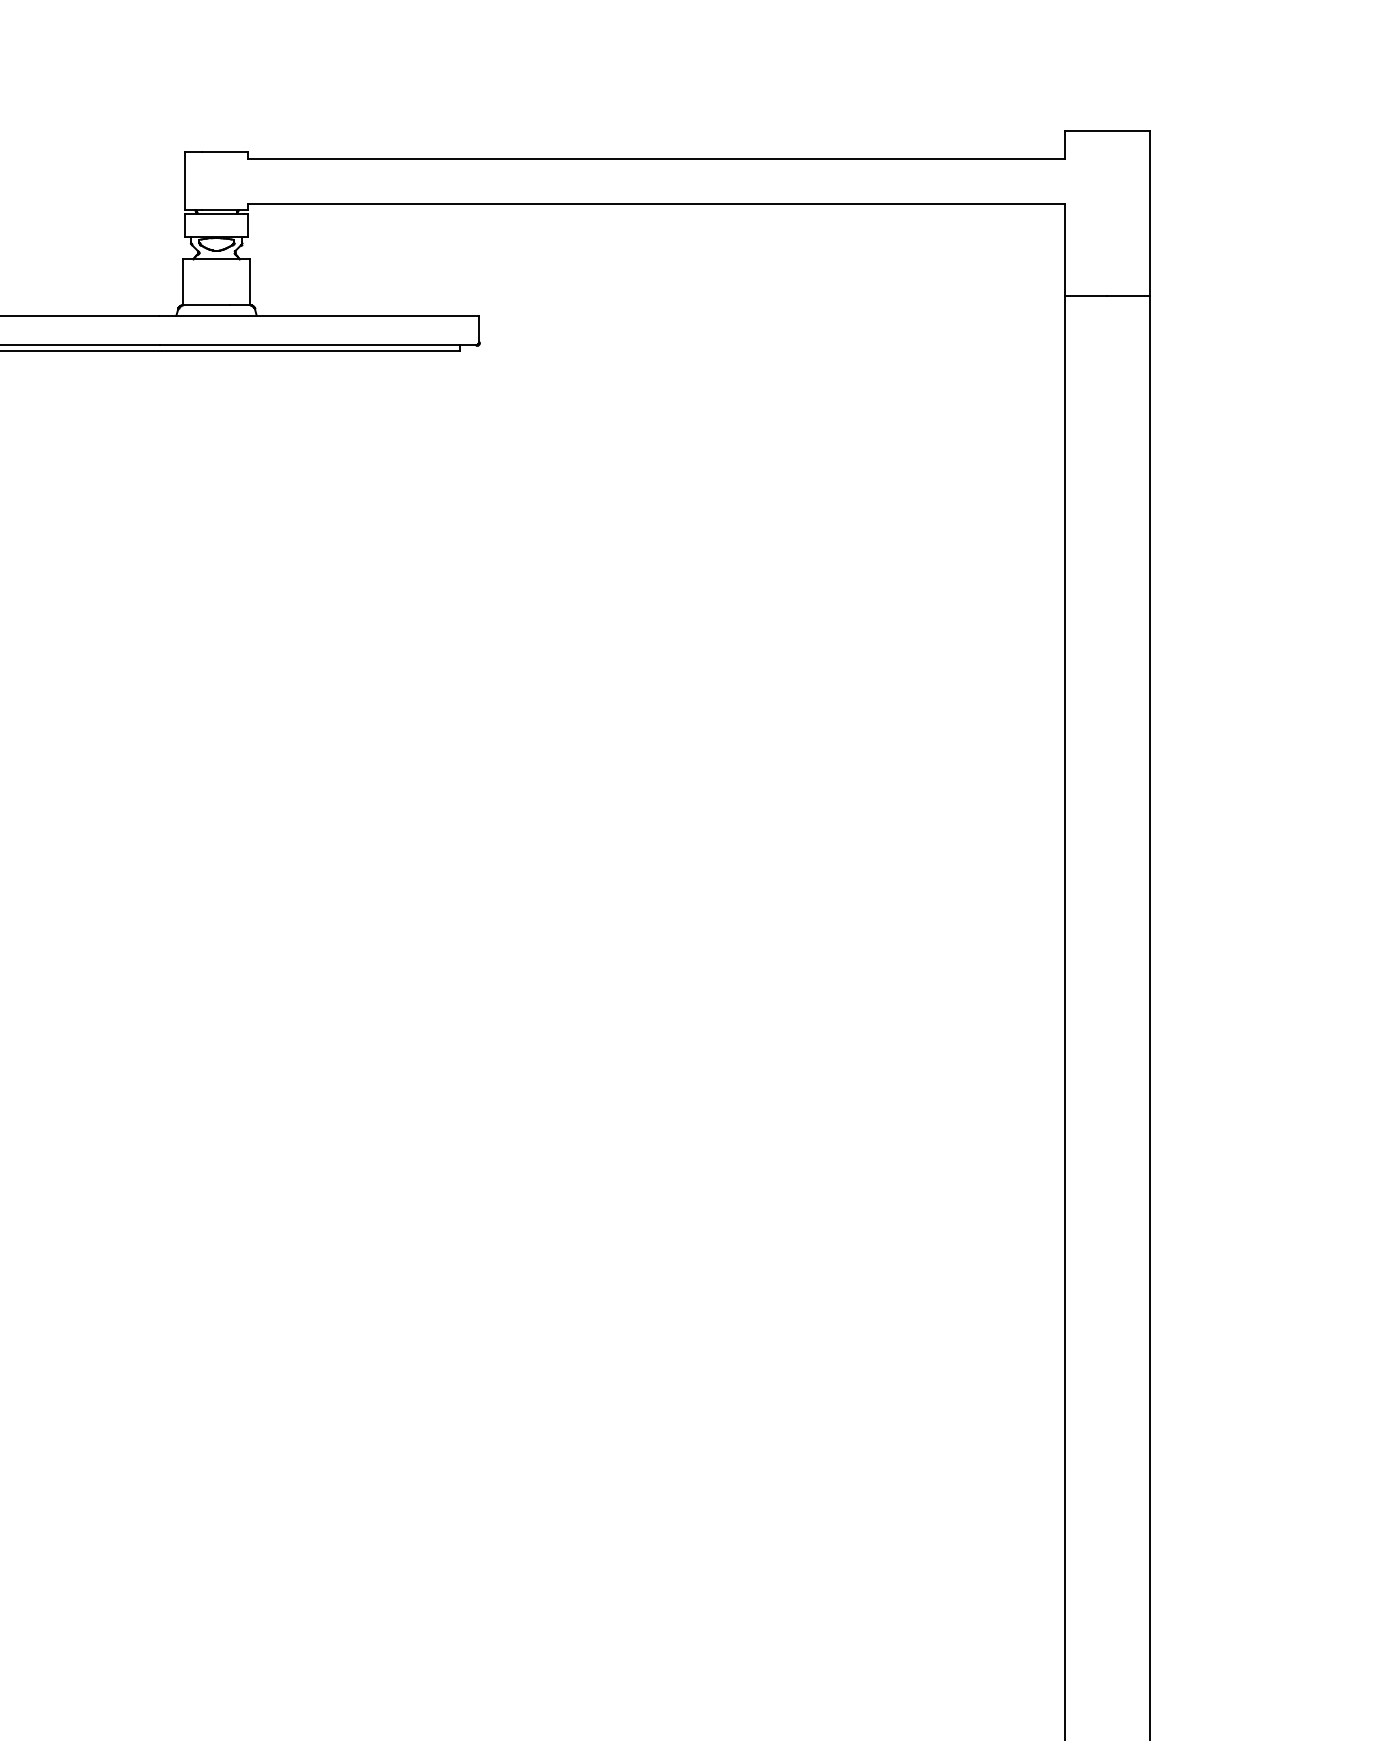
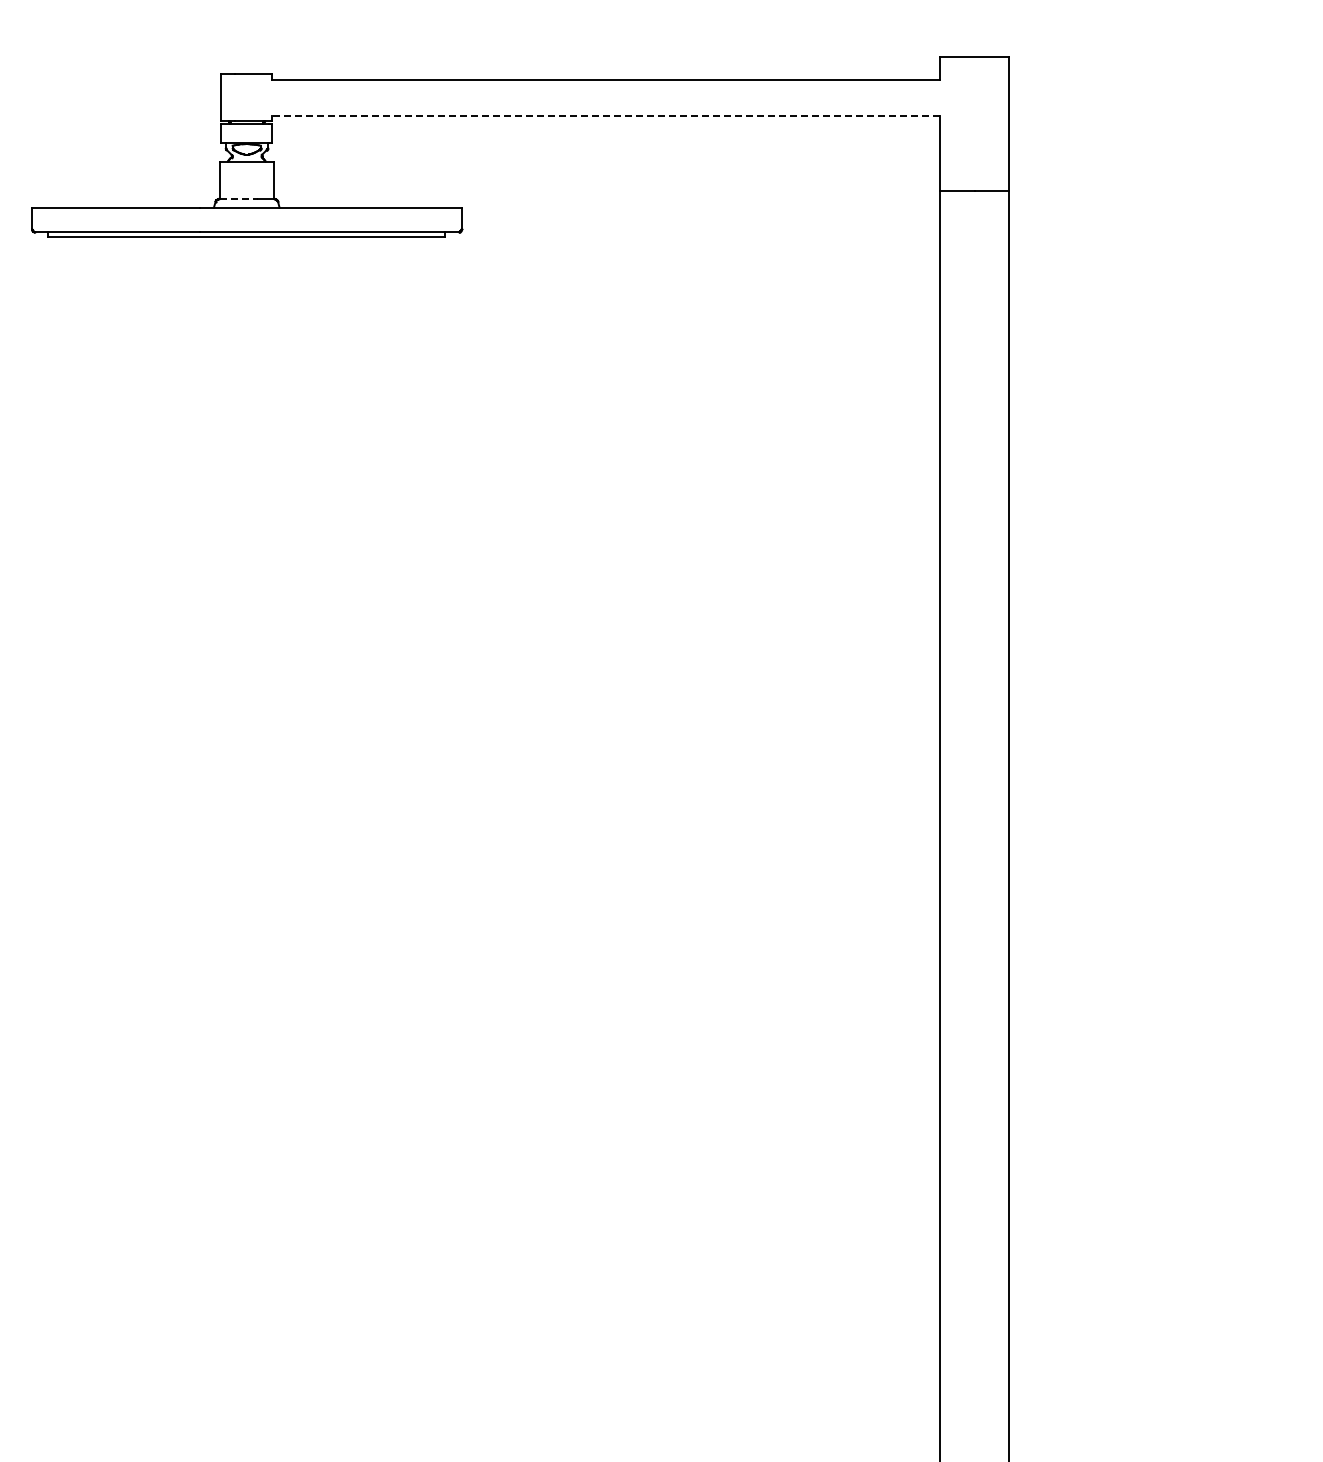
line: (656, 204) -> (606, 116), solid -> dashed
line: (207, 305) -> (239, 199), solid -> dashed

